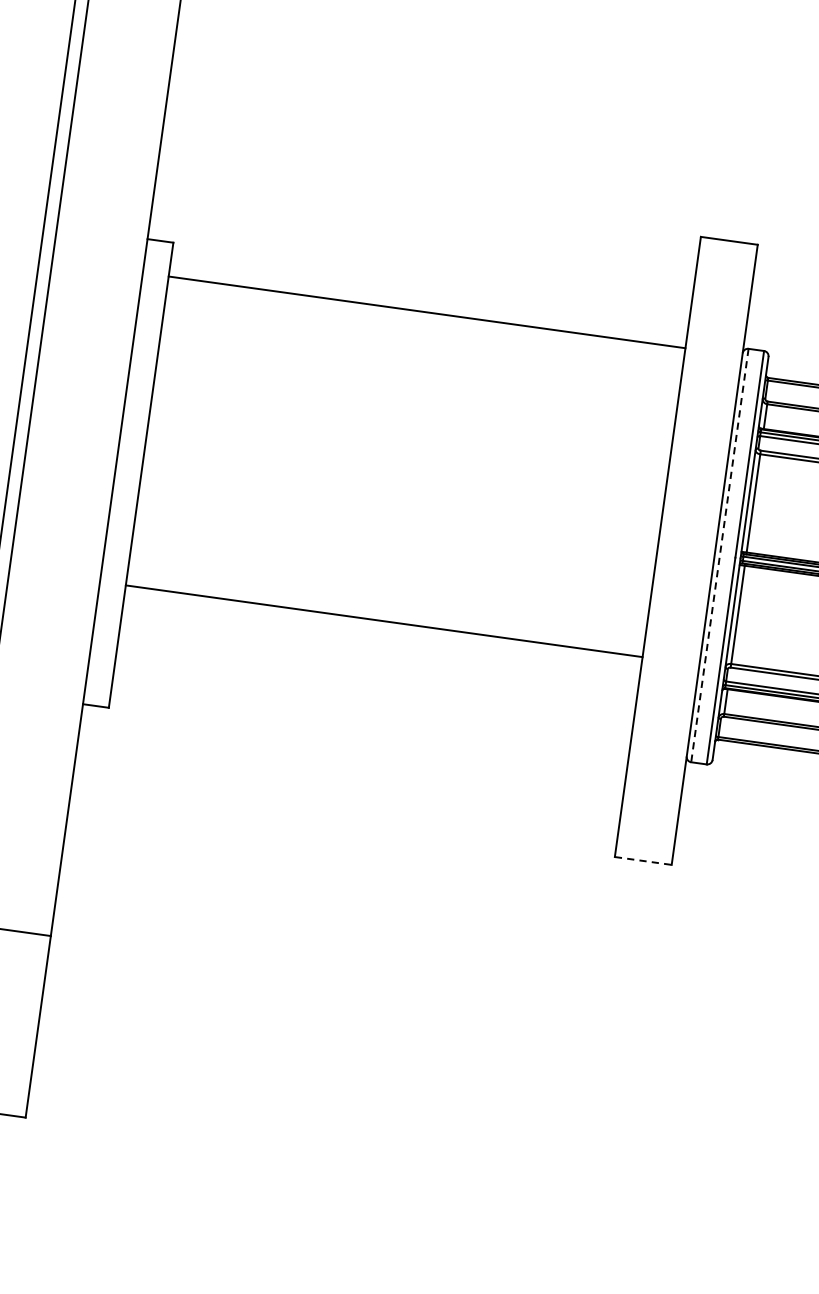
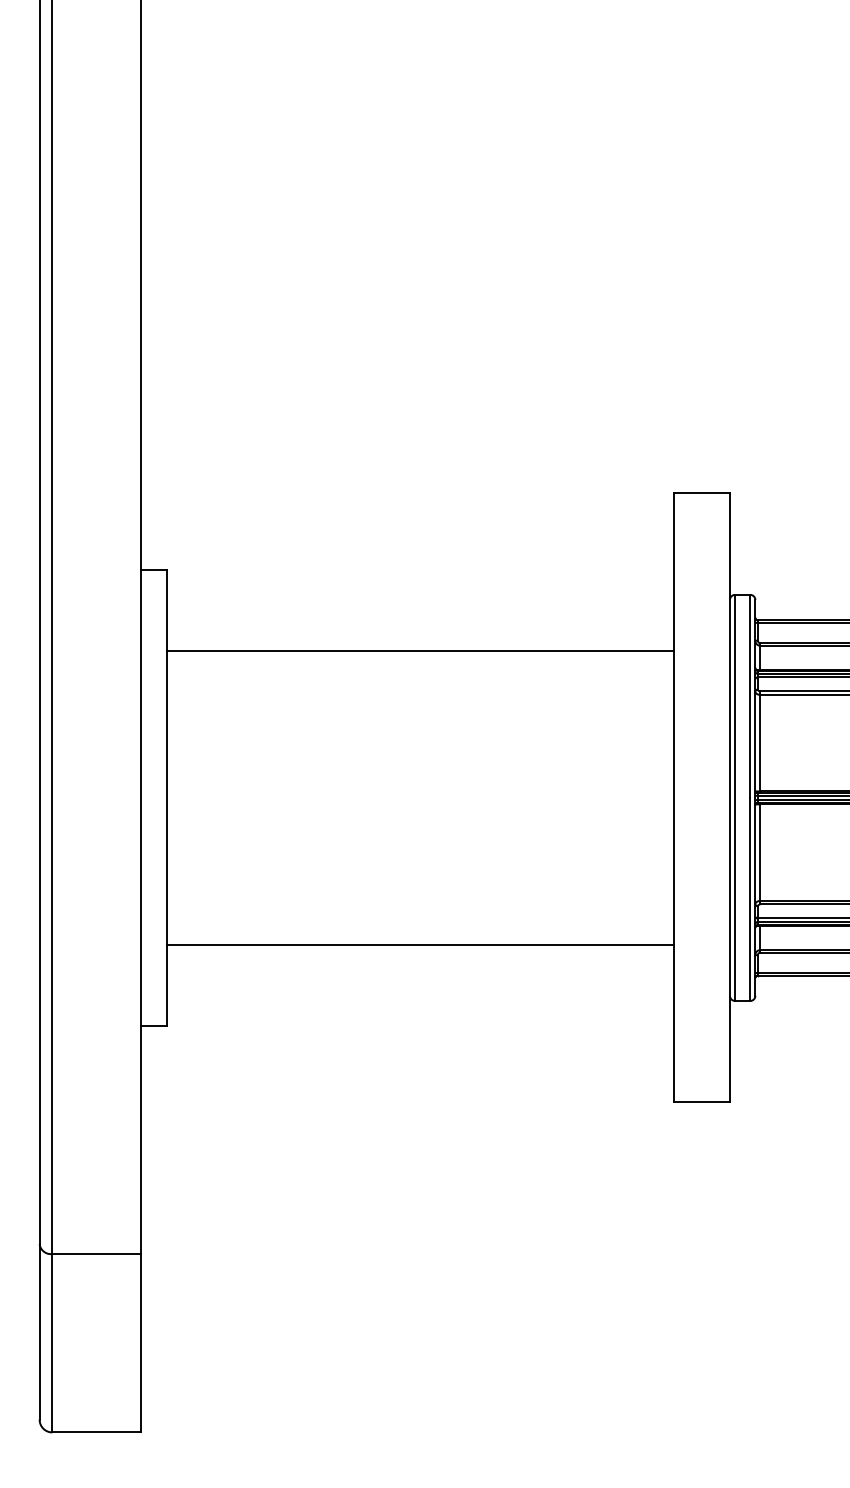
line: (427, 312) -> (420, 650), moved
line: (720, 556) -> (735, 798), dashed -> solid
line: (384, 621) -> (420, 945), moved
line: (643, 861) -> (702, 1102), dashed -> solid

